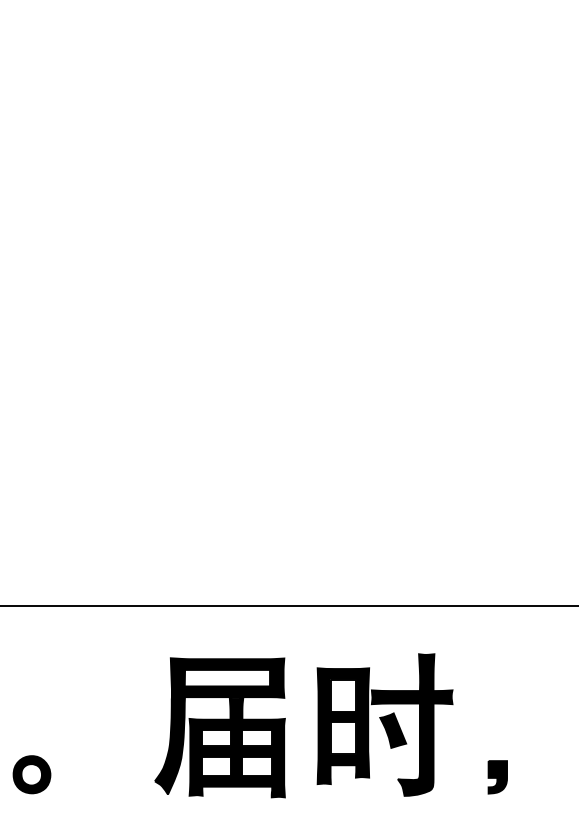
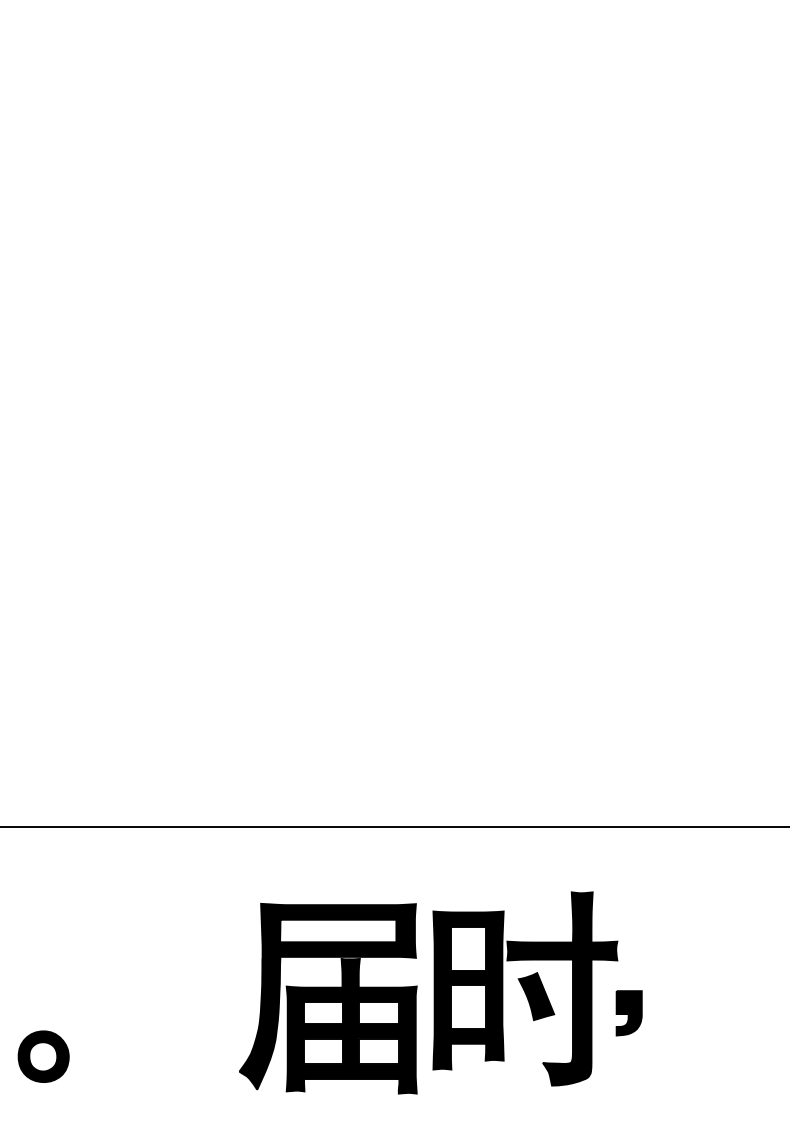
part: (220, 727) -> (328, 998), moved
part: (497, 777) -> (628, 1013), moved

